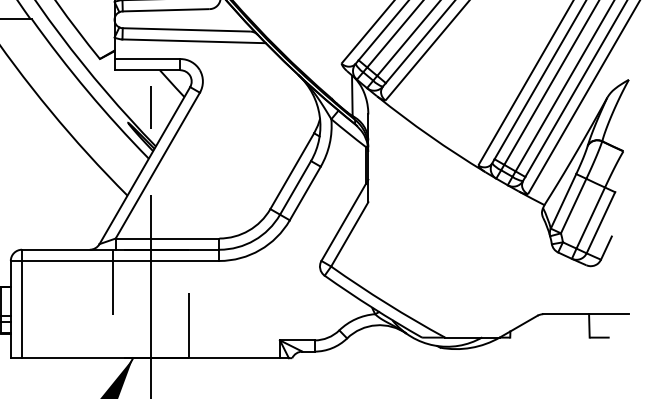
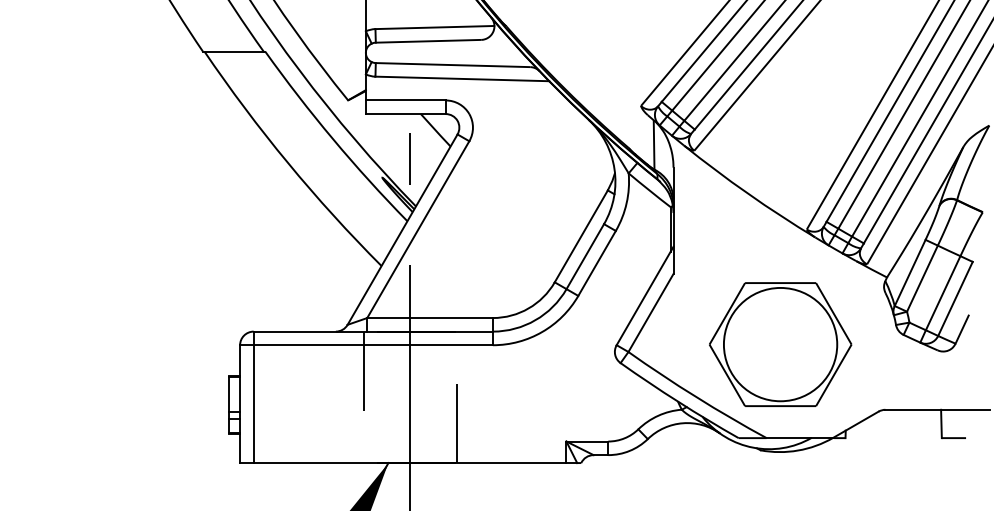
part: (456, 260) -> (780, 344), added

